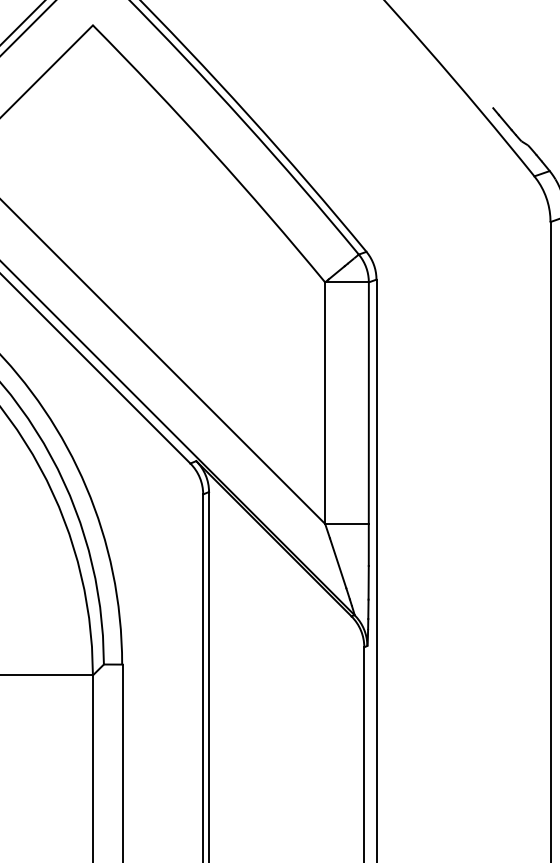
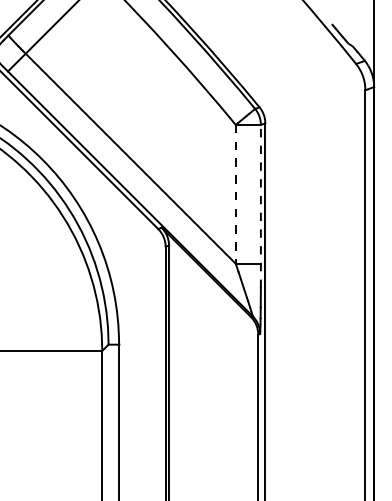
line: (324, 403) -> (235, 194), solid -> dashed
line: (368, 424) -> (260, 206), solid -> dashed

